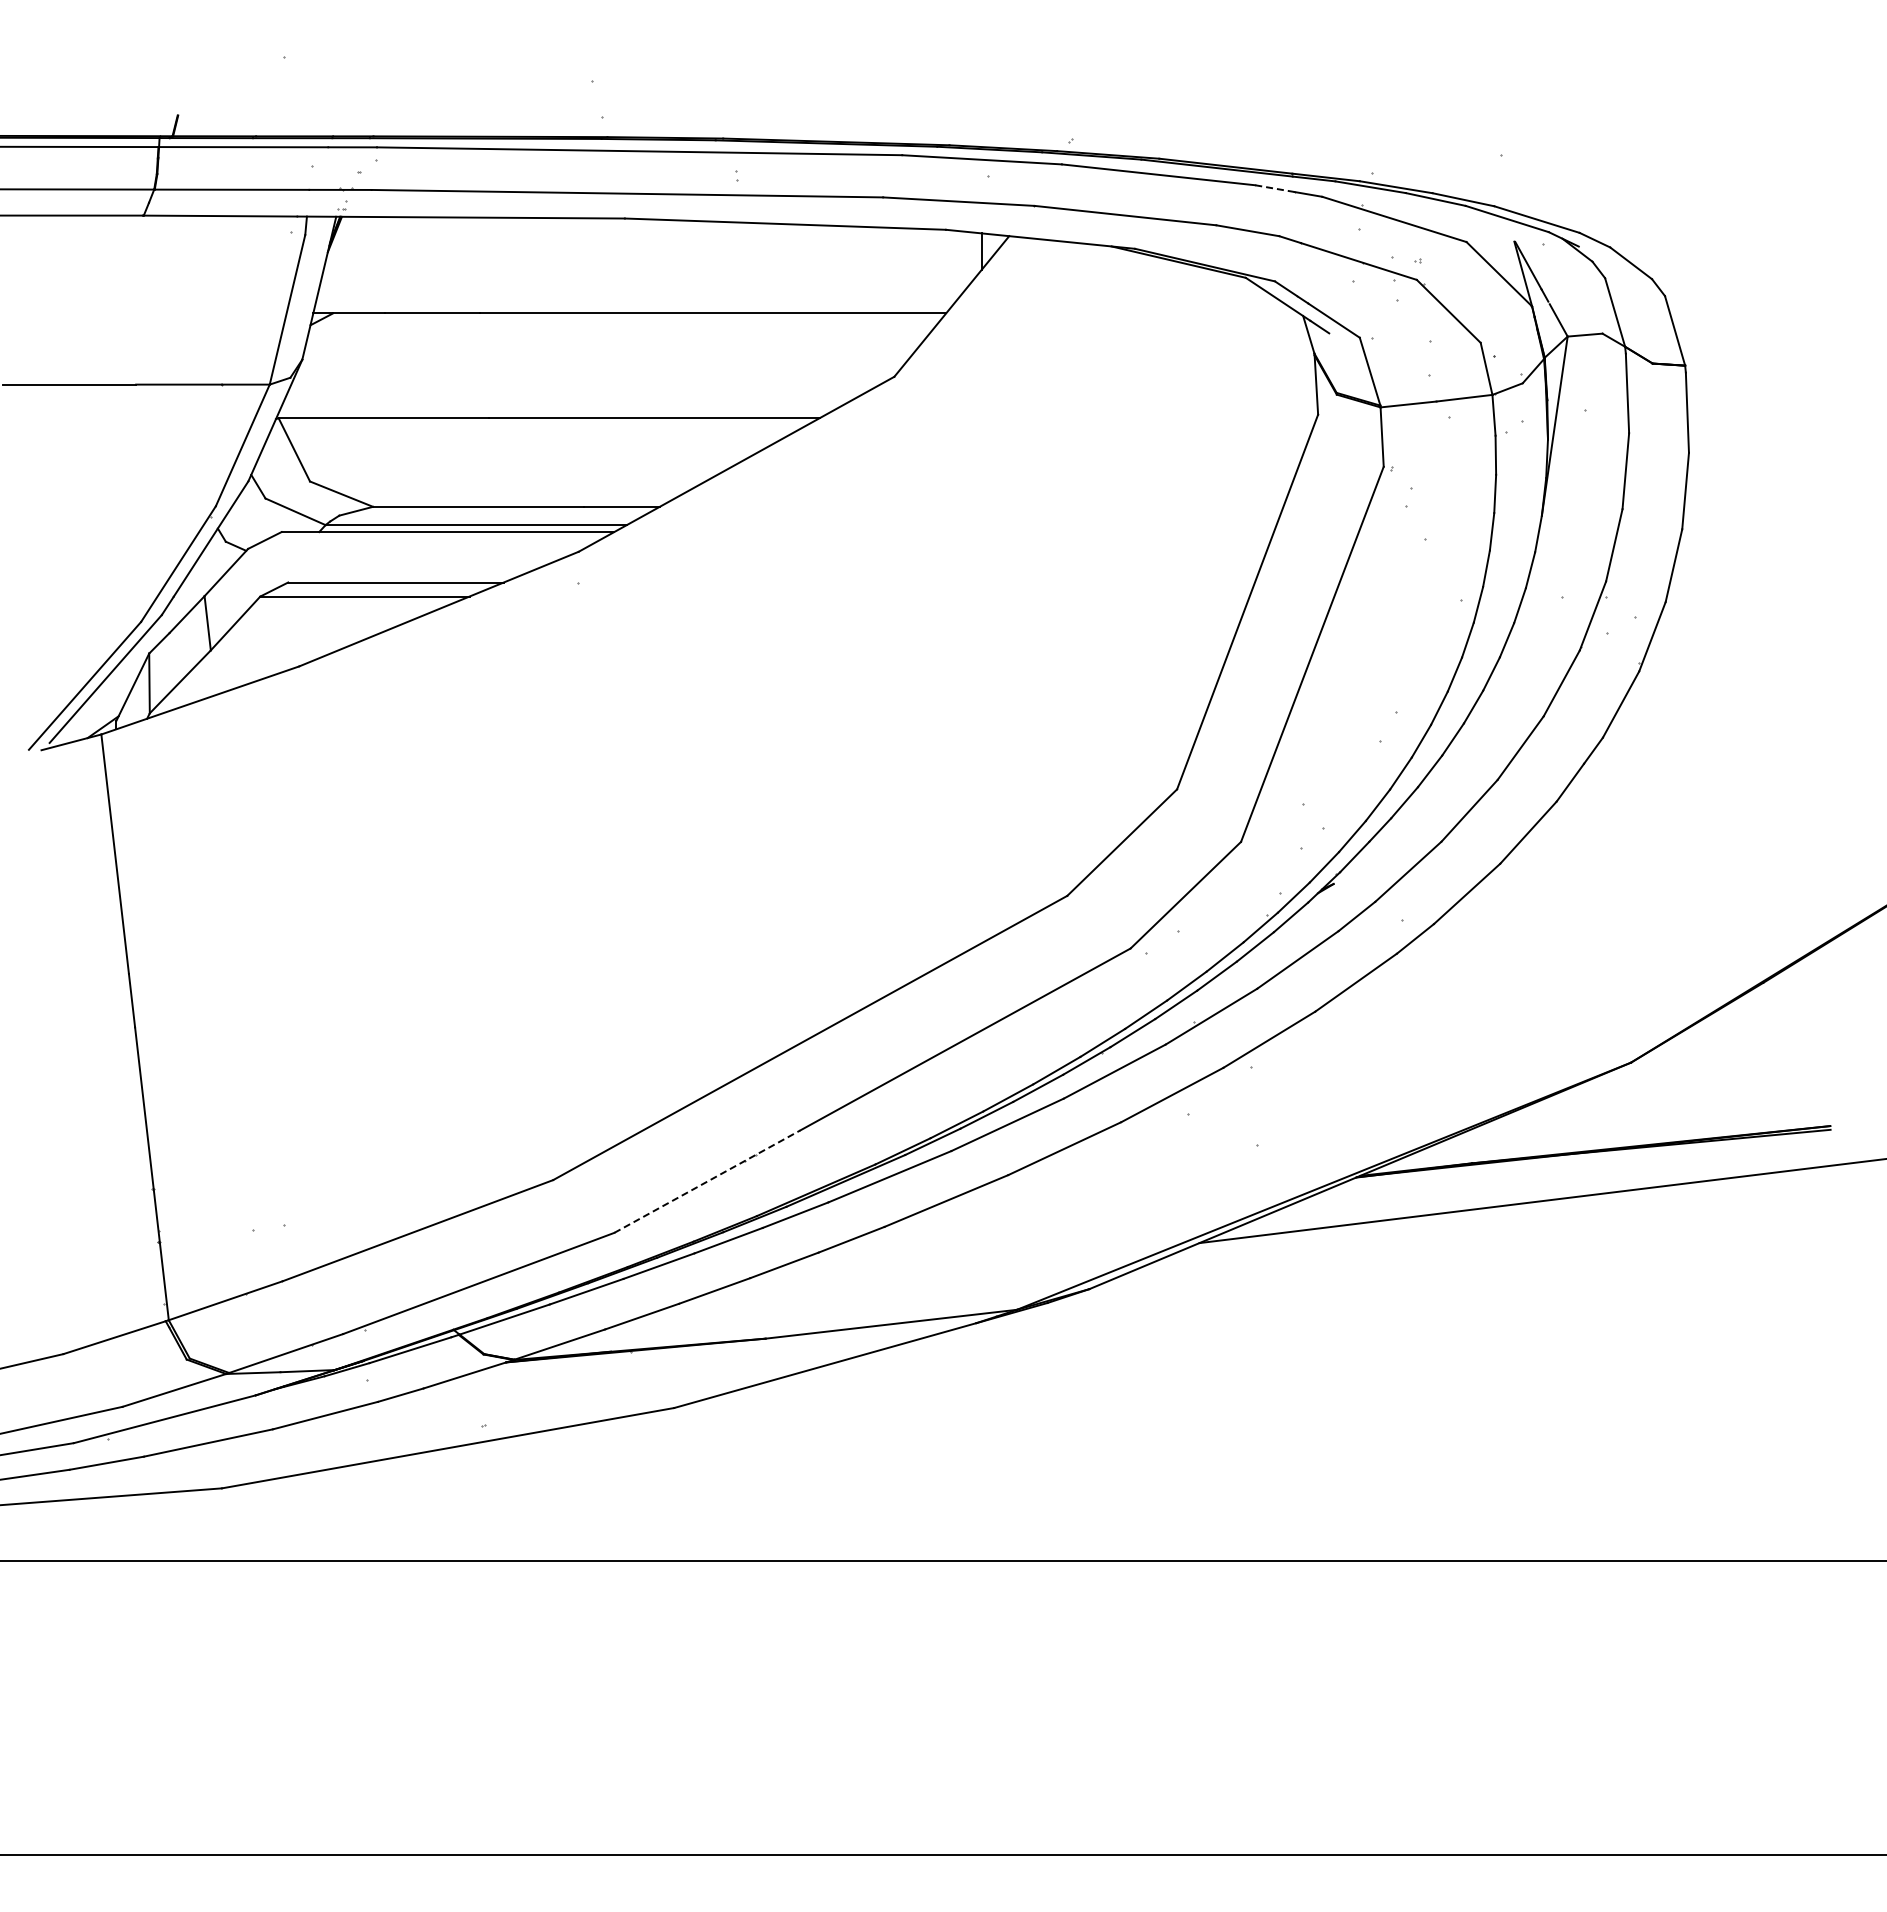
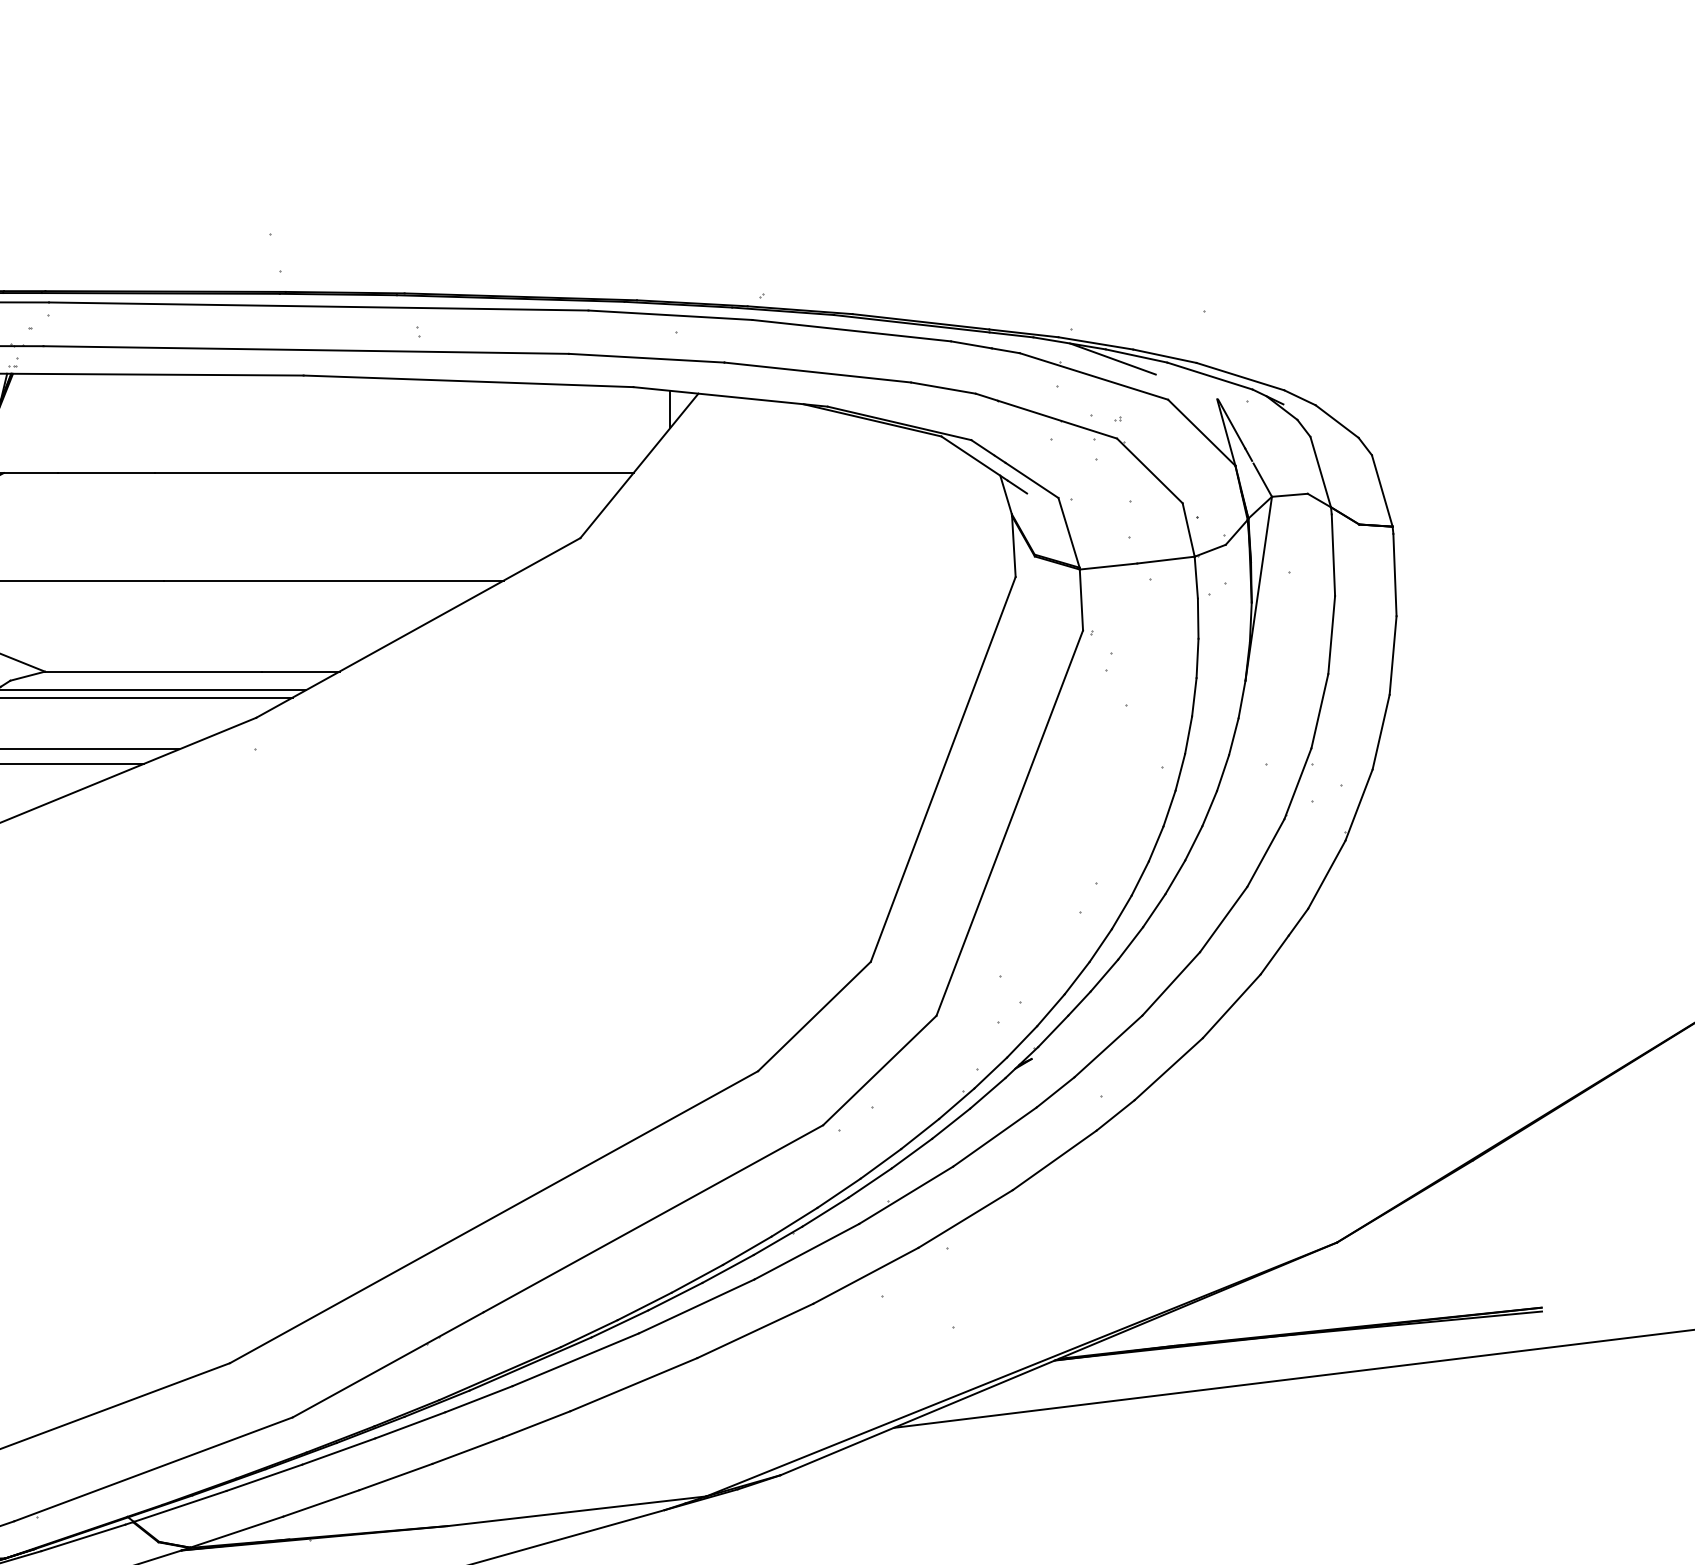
line: (1274, 188) -> (970, 344), dashed -> solid
line: (1412, 202) -> (1112, 359), added
line: (707, 1181) -> (388, 1364), dashed -> solid

